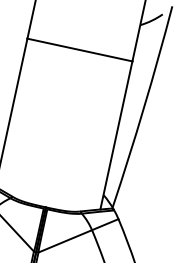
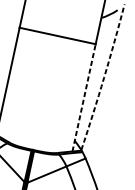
arc: (144, 107) -> (104, 77), solid -> dashed
line: (116, 135) -> (84, 97), solid -> dashed

